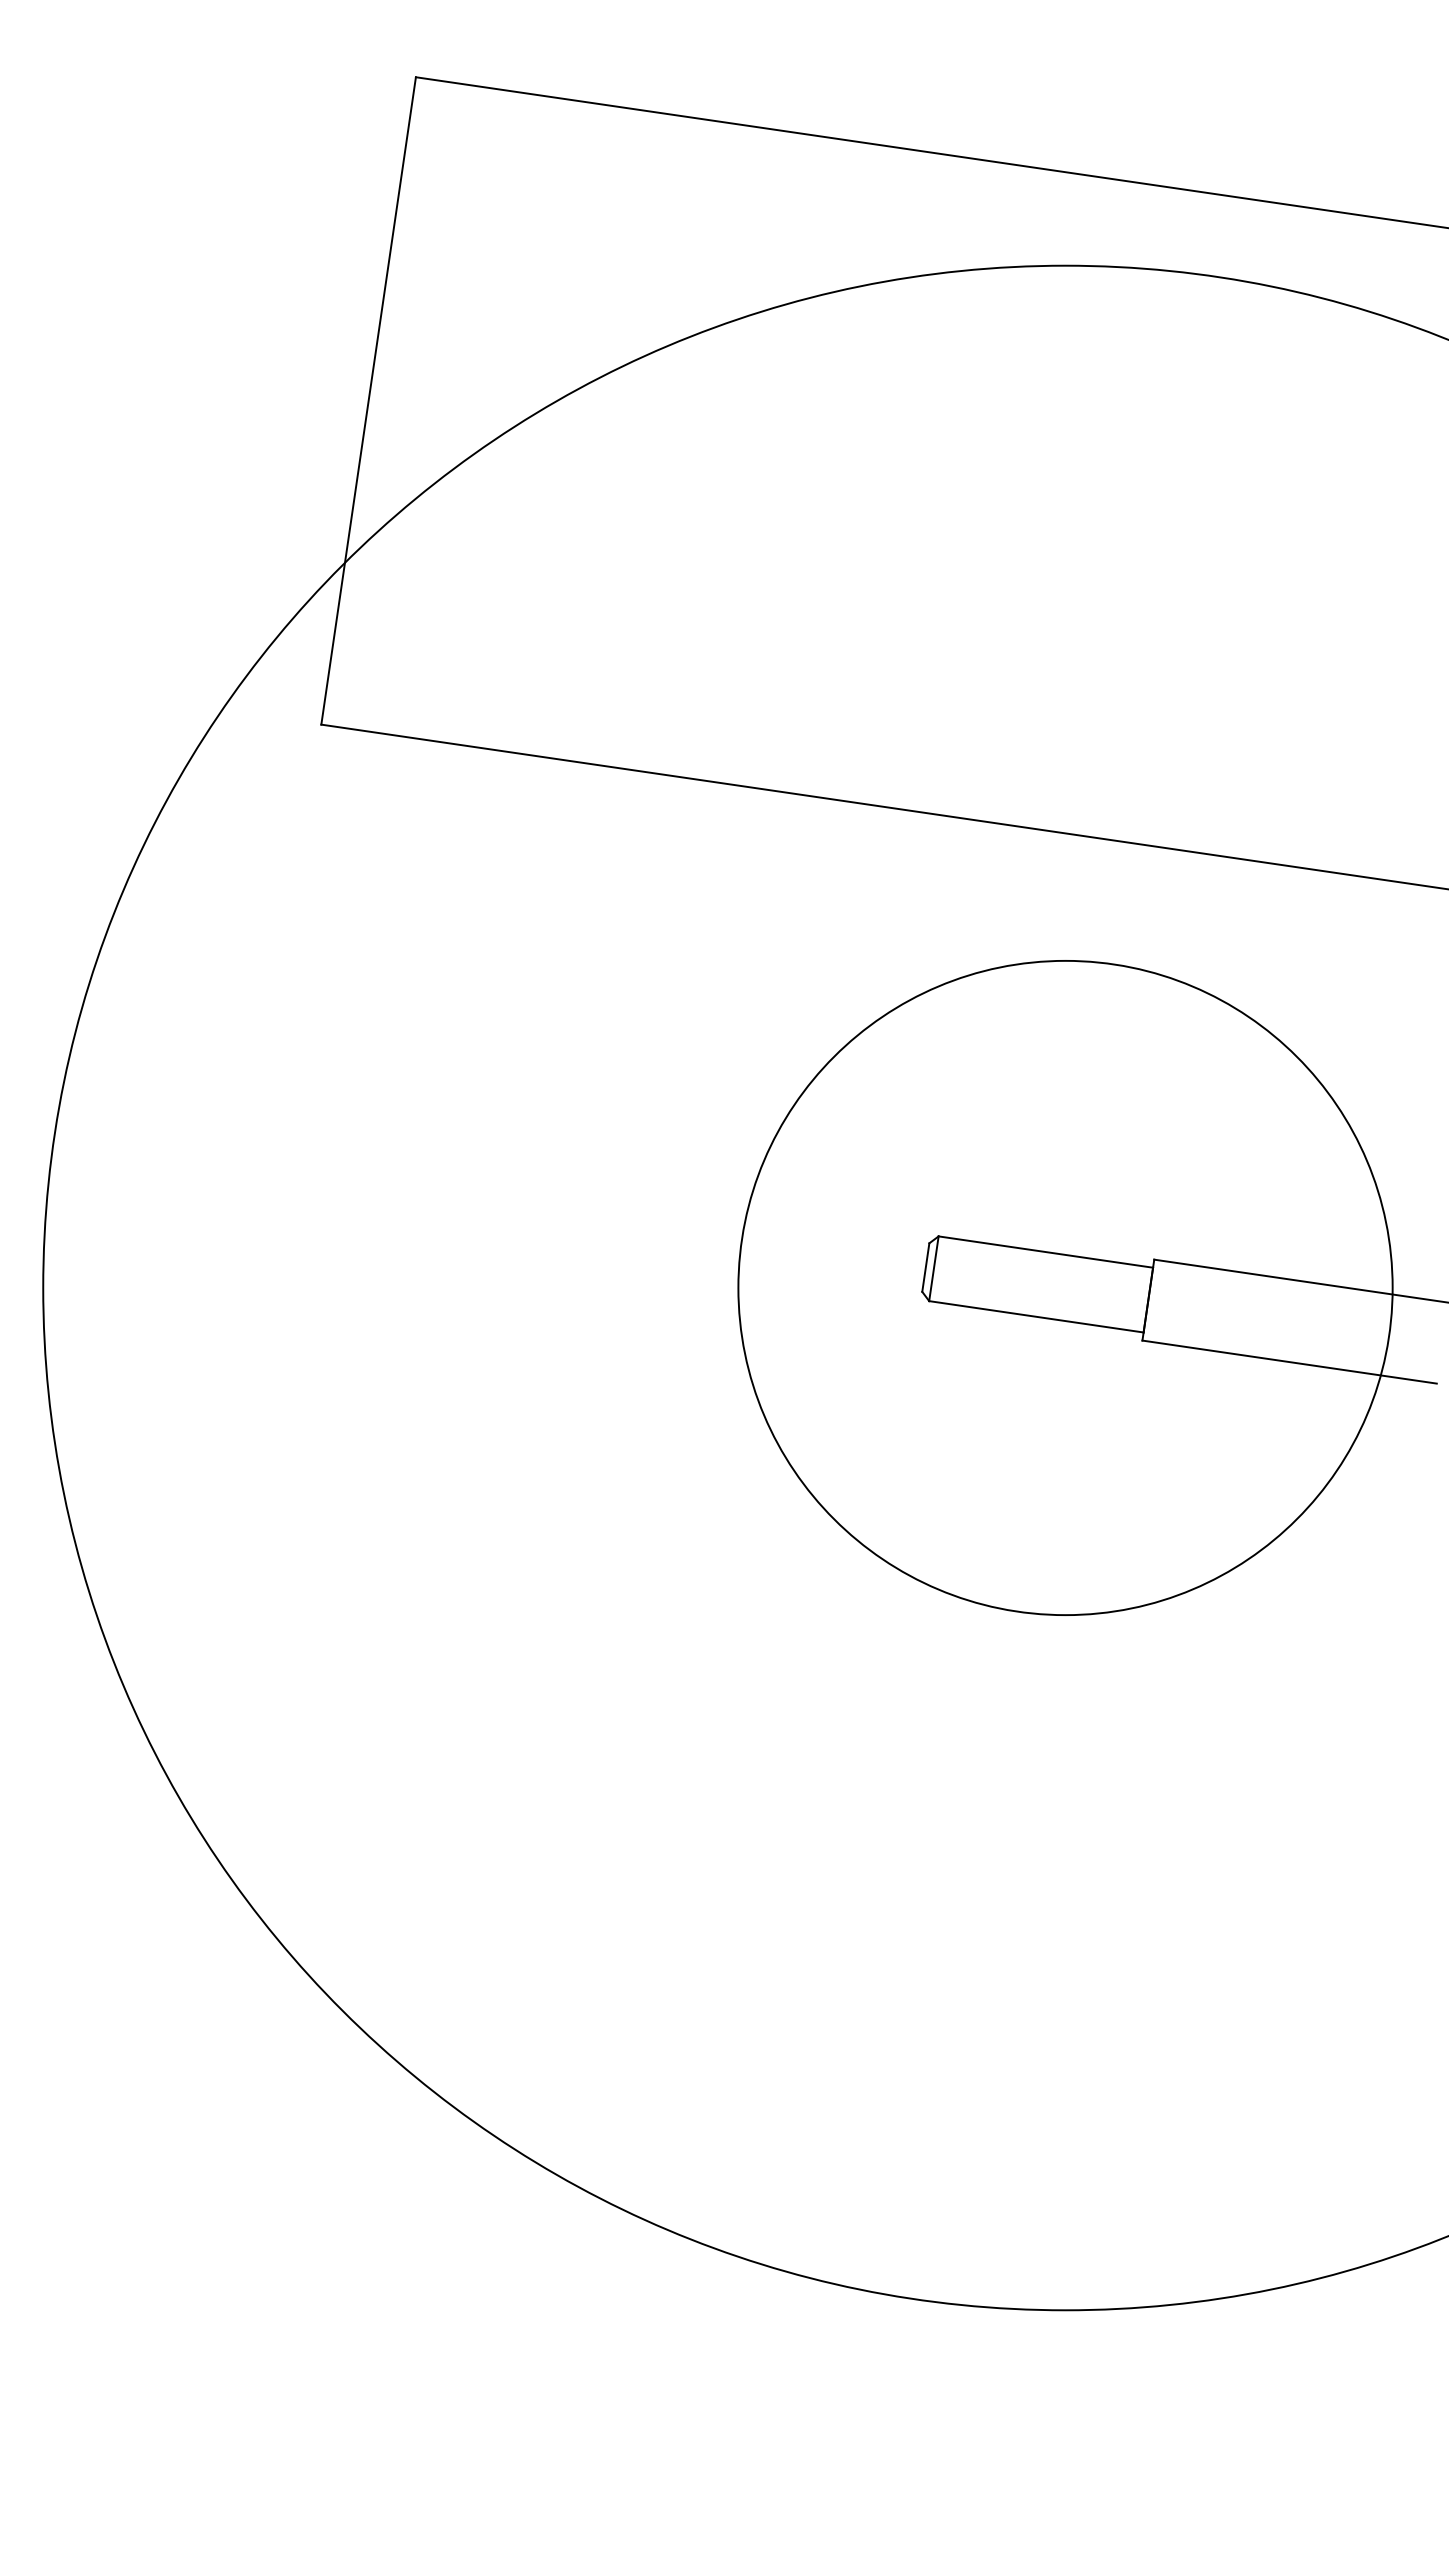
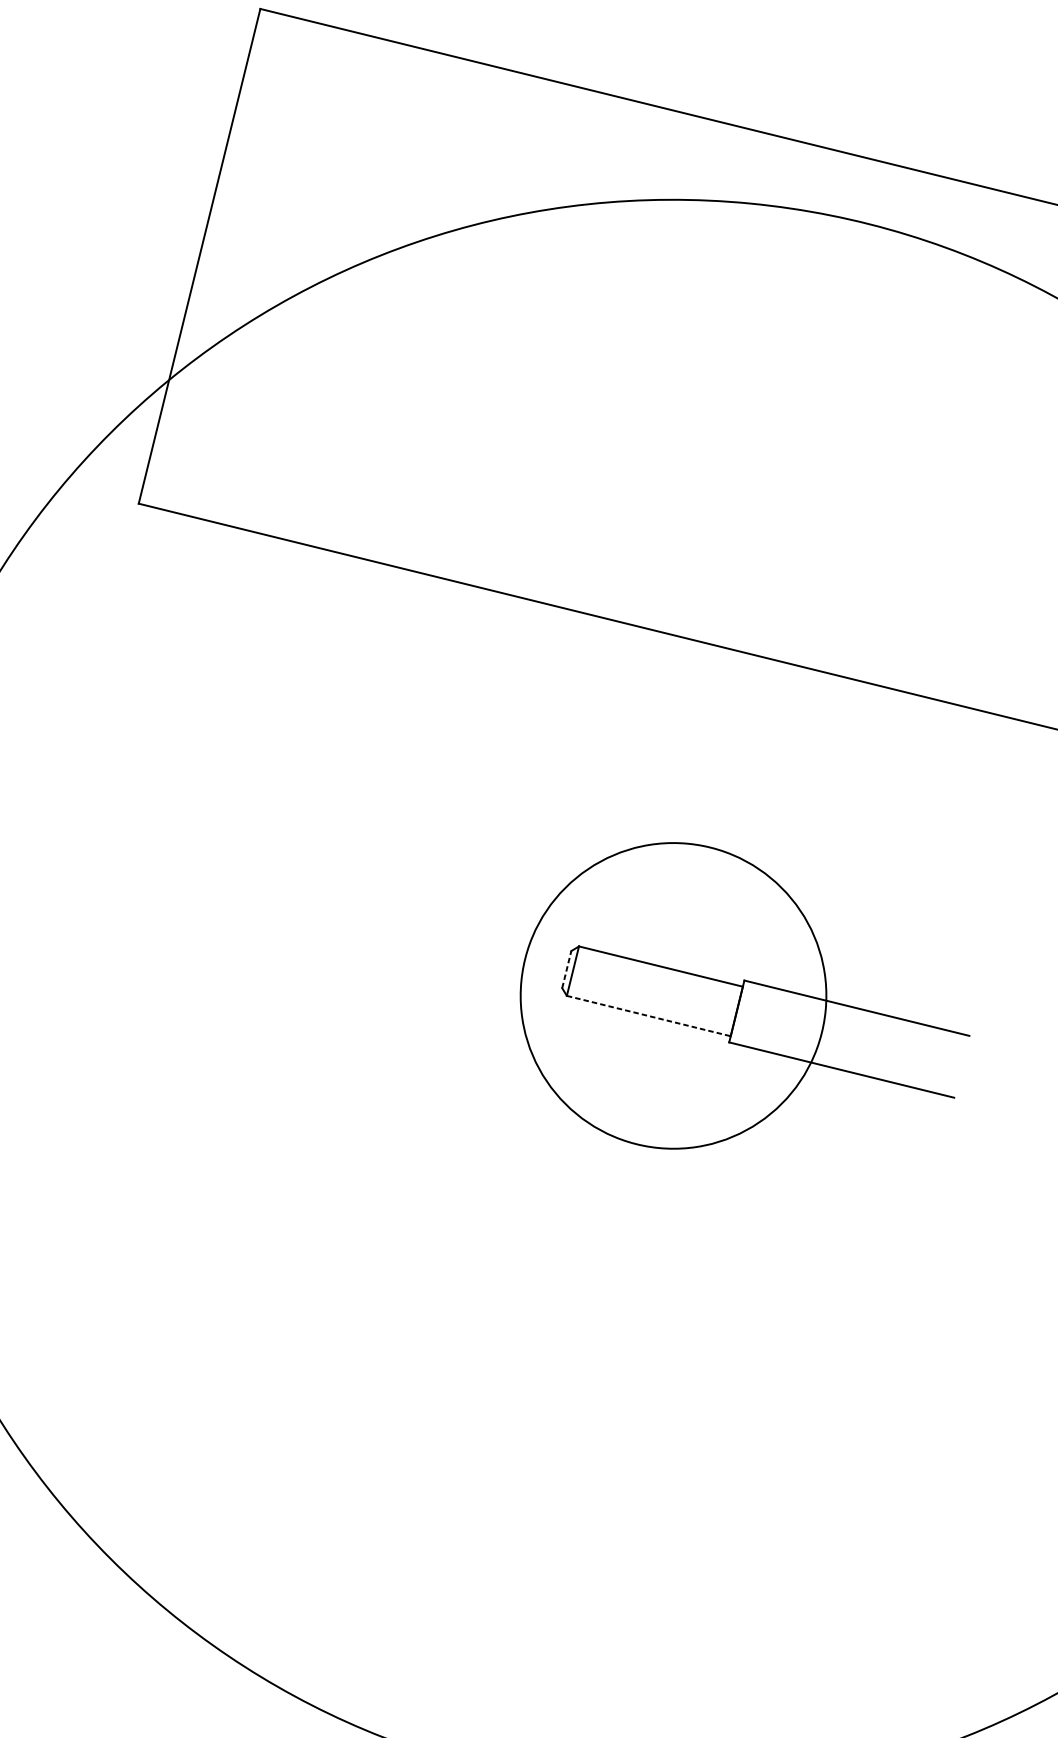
line: (925, 1267) -> (566, 969), solid -> dashed
circle: (1065, 1287) -> (673, 995), size x0.6
line: (1036, 1316) -> (648, 1015), solid -> dashed

